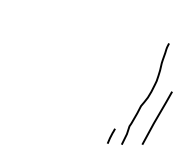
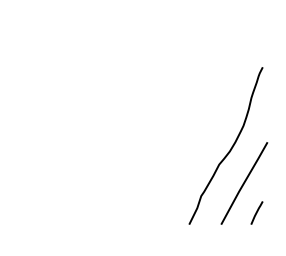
line: (111, 135) -> (257, 211), moved

